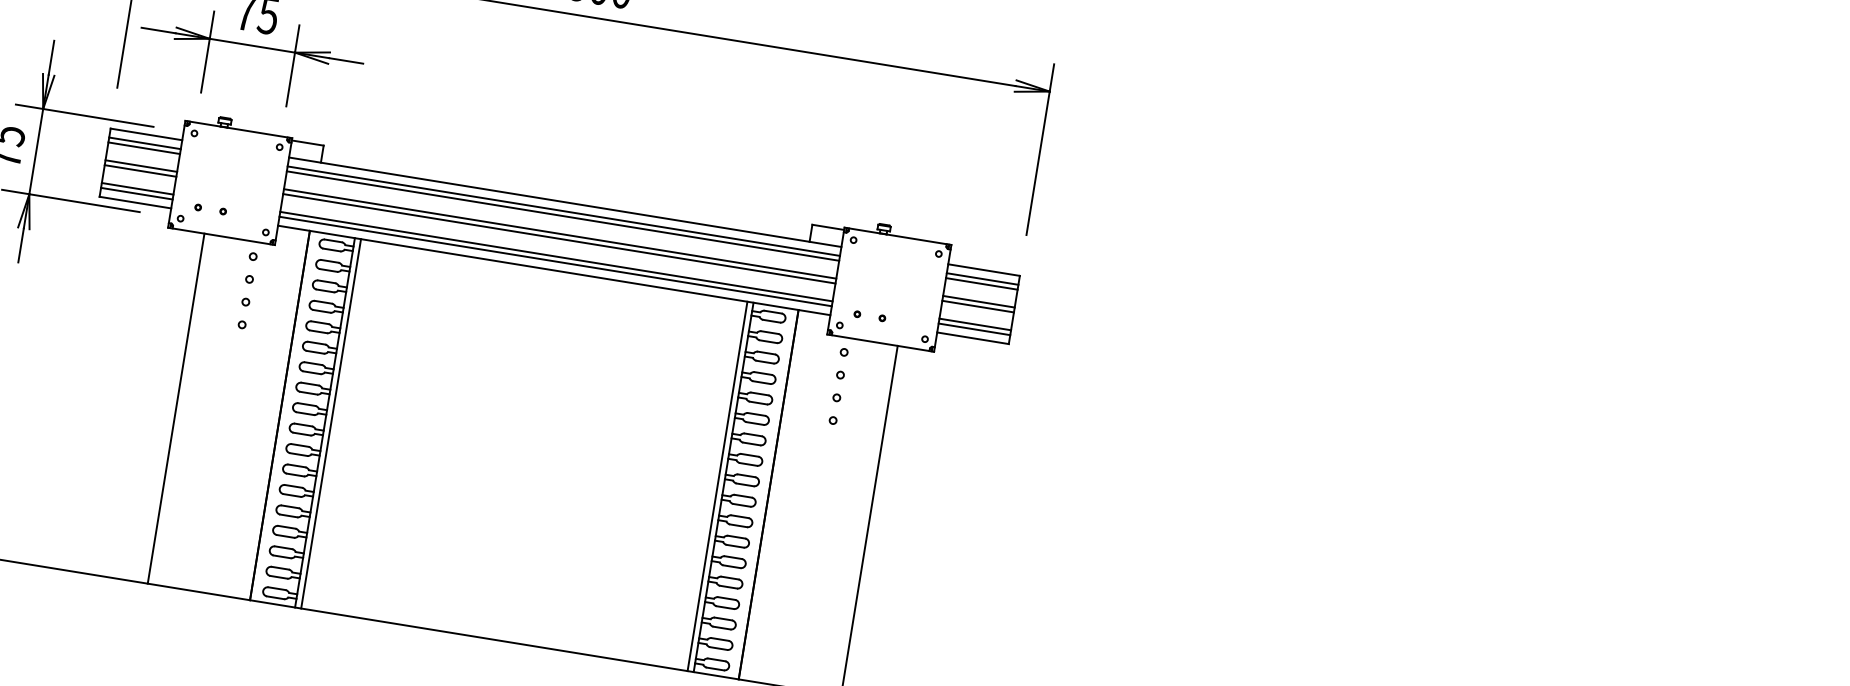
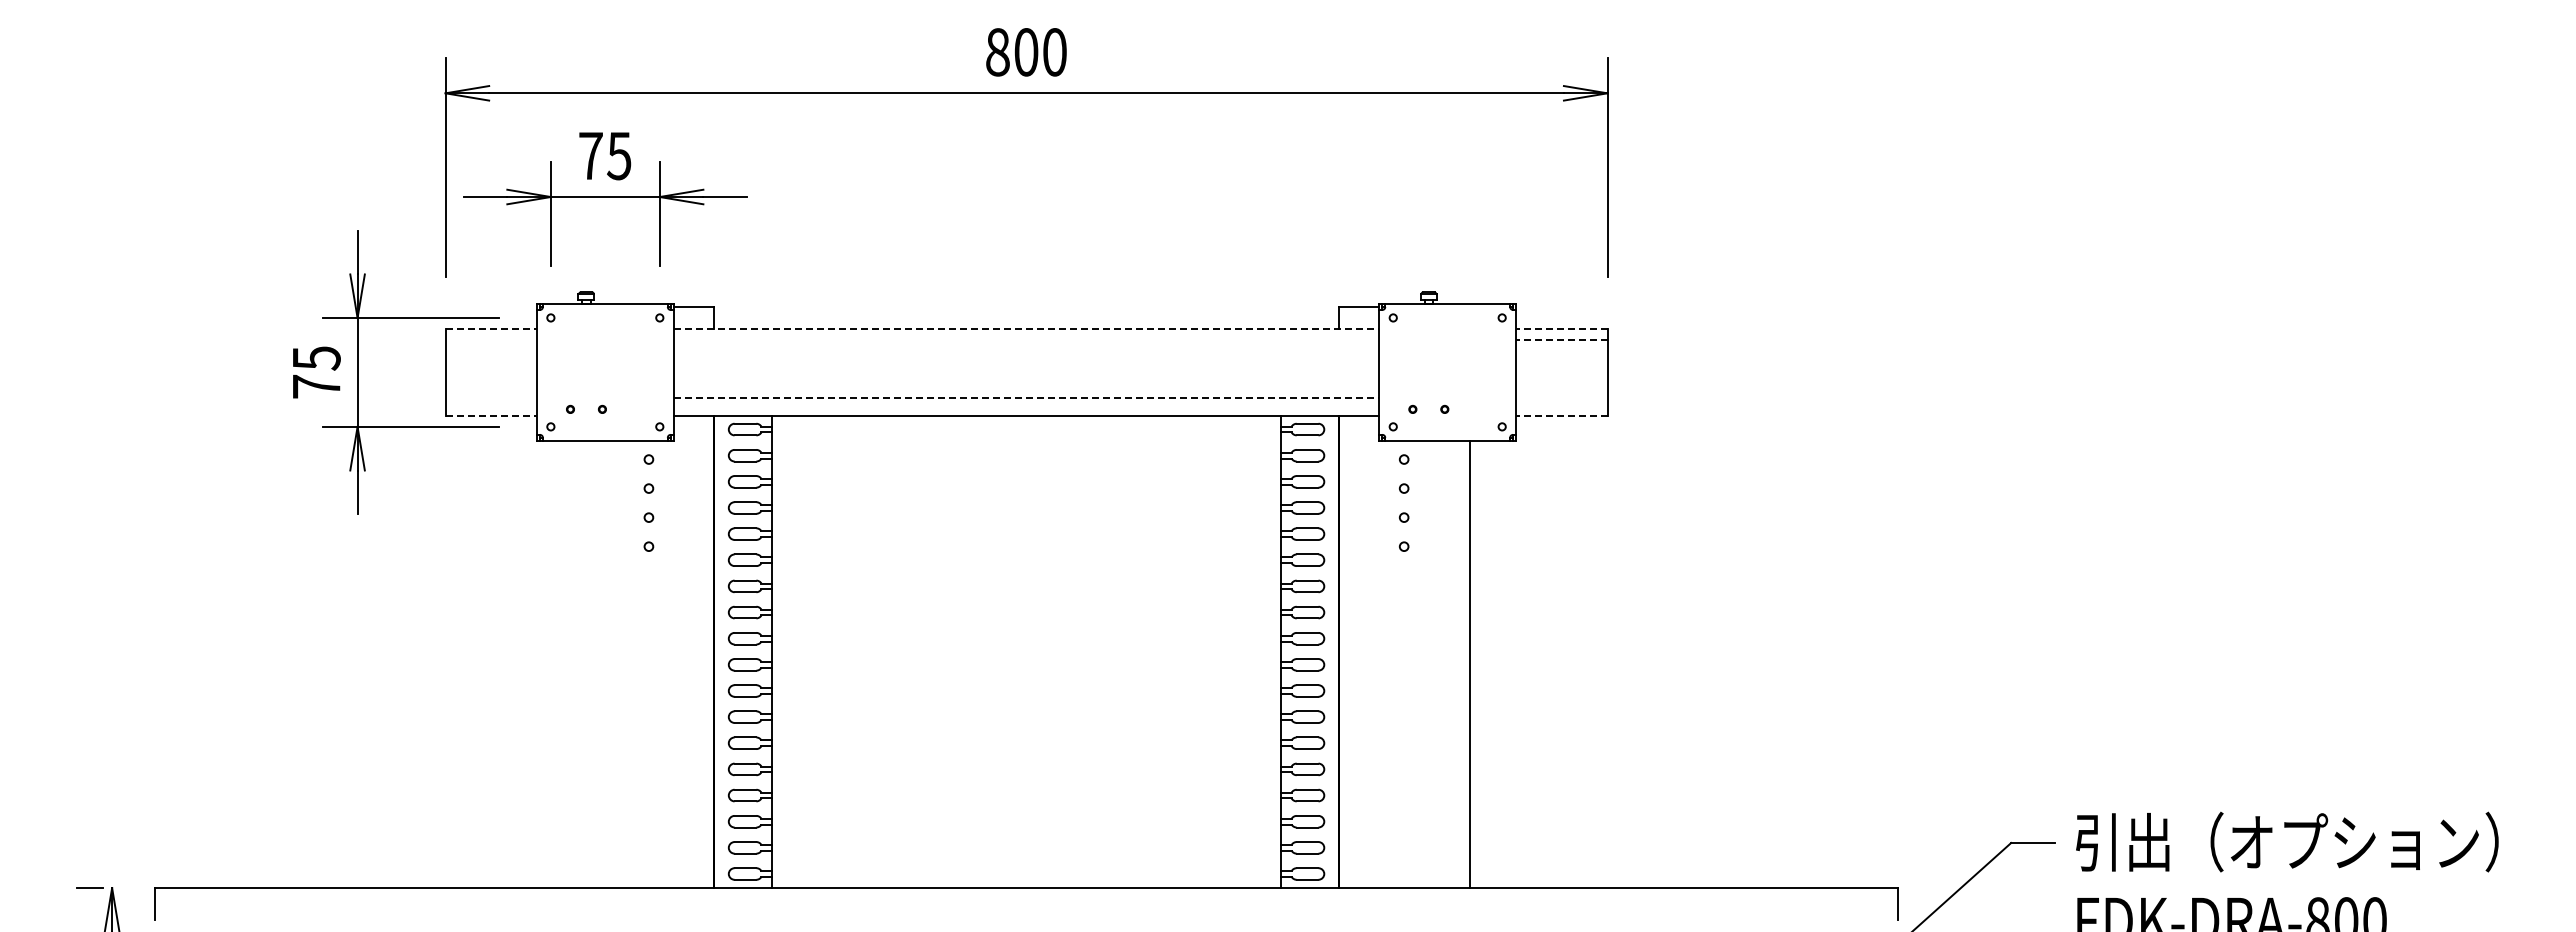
line: (146, 134) -> (491, 328), solid -> dashed
line: (145, 143) -> (491, 340), removed
line: (144, 148) -> (491, 346), removed
line: (141, 166) -> (491, 369), removed
line: (140, 170) -> (491, 375), removed
line: (137, 188) -> (491, 398), removed
line: (137, 193) -> (491, 404), removed
line: (565, 201) -> (1026, 328), solid -> dashed
line: (135, 202) -> (491, 415), solid -> dashed
line: (563, 211) -> (1026, 340), removed
line: (563, 216) -> (1026, 346), removed
line: (560, 234) -> (1026, 369), removed
line: (559, 238) -> (1026, 375), removed
line: (556, 256) -> (1026, 398), solid -> dashed
line: (555, 261) -> (1026, 404), removed
line: (983, 269) -> (1561, 328), solid -> dashed
line: (982, 279) -> (1561, 340), solid -> dashed
line: (981, 283) -> (1561, 346), removed
line: (978, 301) -> (1561, 369), removed
line: (977, 306) -> (1561, 375), removed
line: (975, 324) -> (1561, 398), removed
line: (974, 329) -> (1561, 404), removed
line: (972, 337) -> (1561, 415), solid -> dashed
line: (176, 408) -> (583, 664), removed
line: (331, 423) -> (779, 651), removed
line: (717, 486) -> (1273, 651), removed

